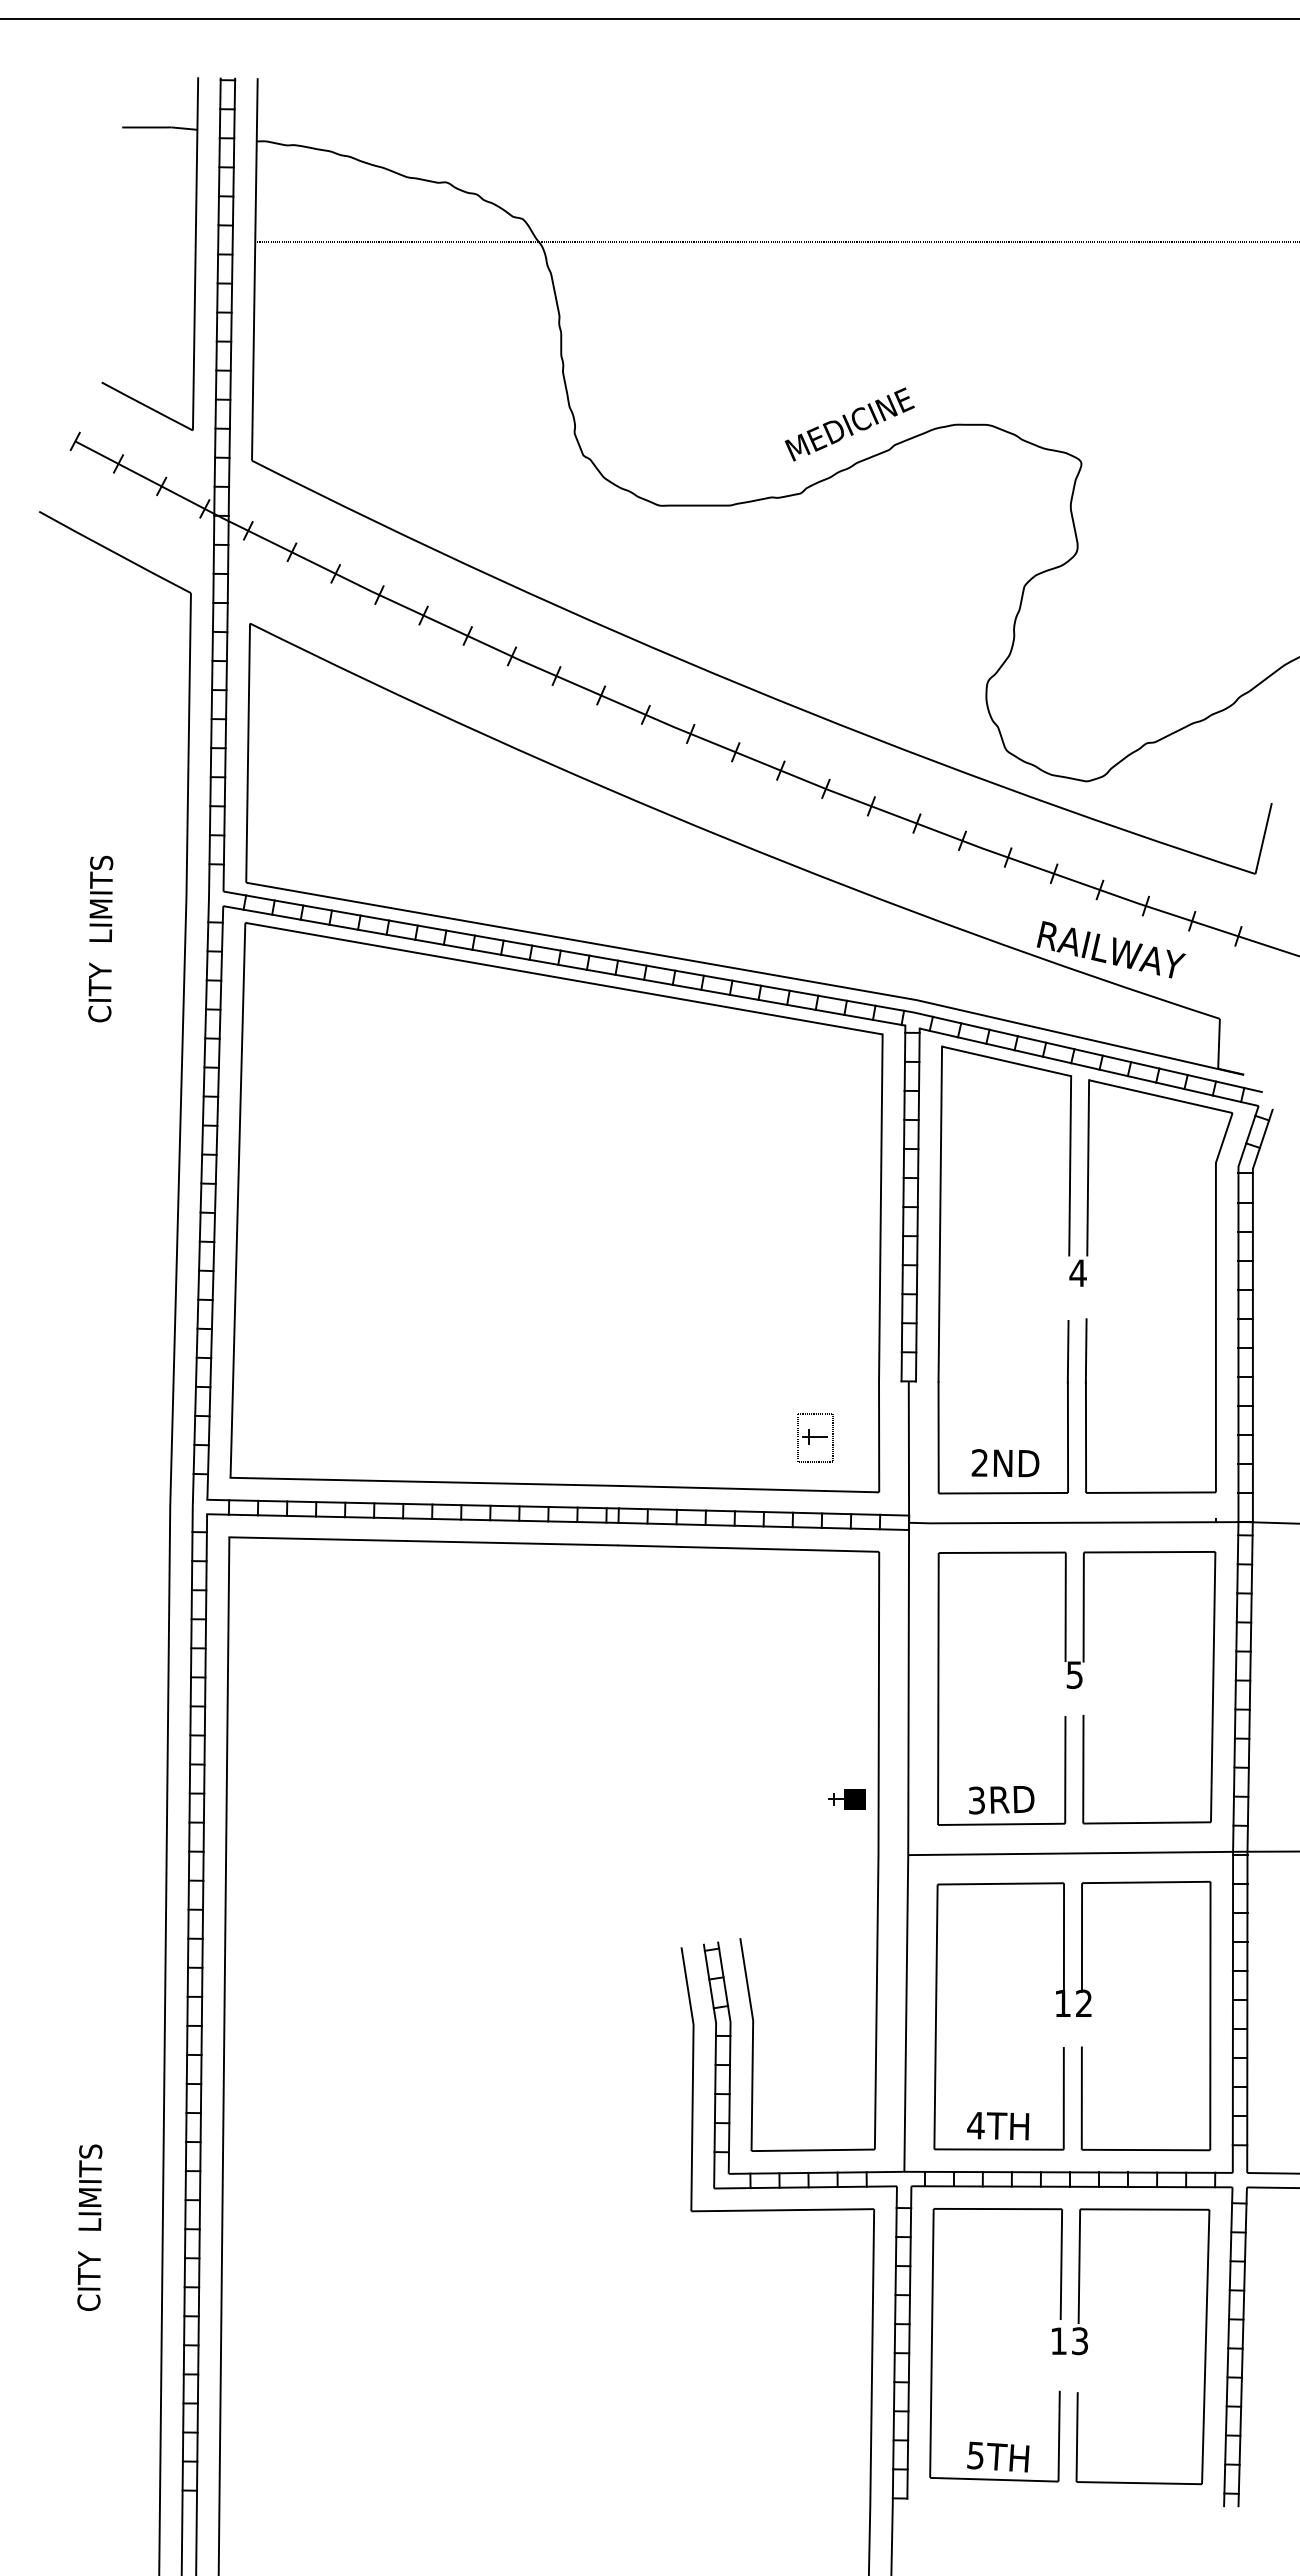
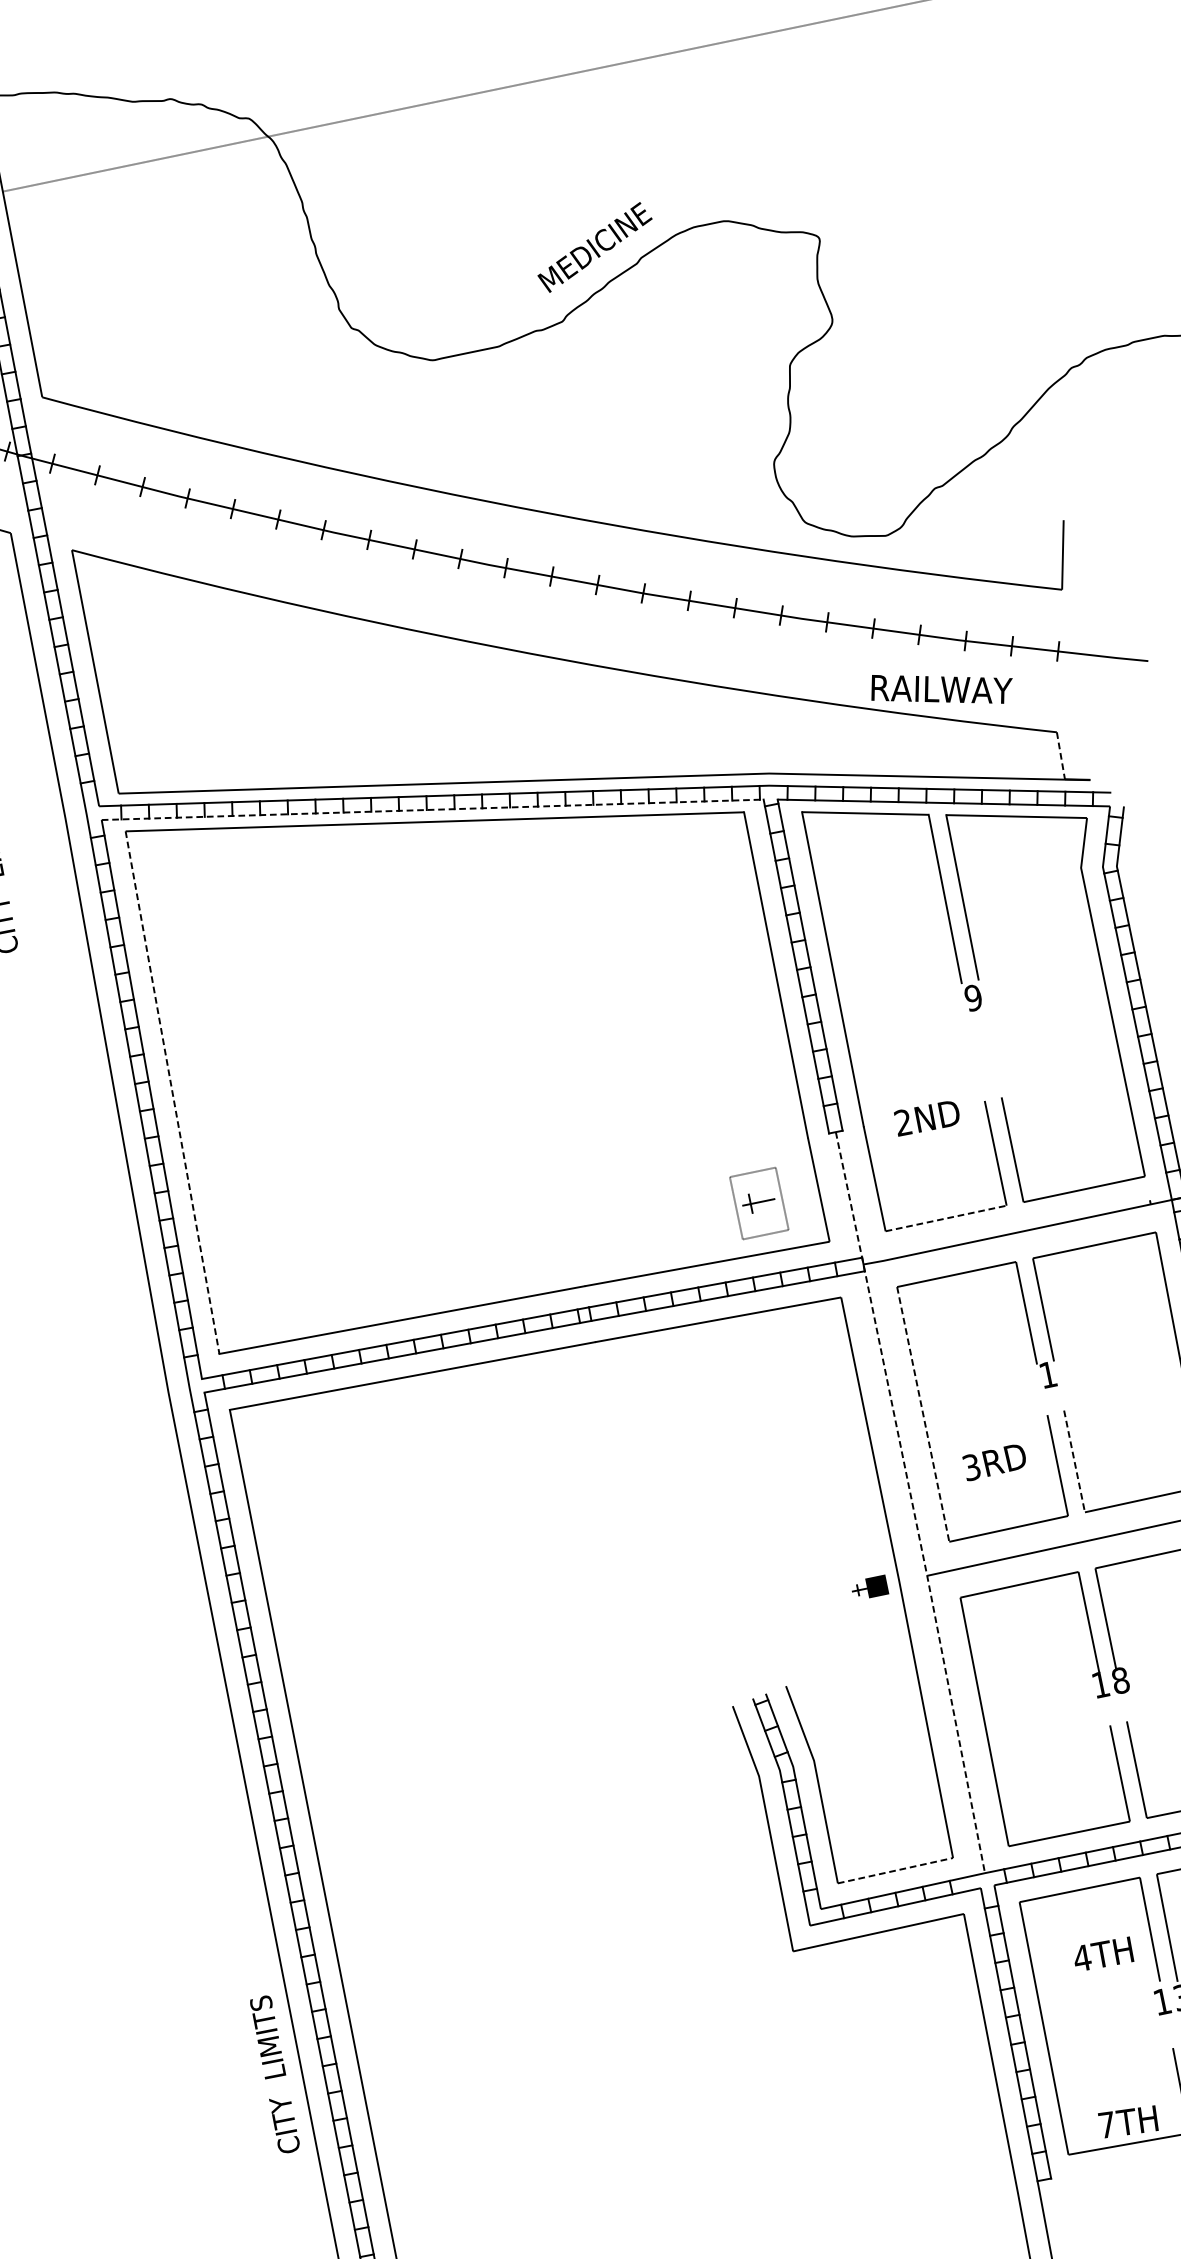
line: (564, 965) -> (432, 809), solid -> dashed
line: (1219, 1043) -> (1061, 755), solid -> dashed
line: (237, 1200) -> (172, 1092), solid -> dashed
text: (1077, 1273) -> (972, 998), 4 -> 9
line: (1067, 1351) -> (978, 1073), removed
line: (1085, 1351) -> (995, 1069), removed
part: (815, 1437) -> (759, 1202), size x1.4
text: (1005, 1463) -> (927, 1118), moved
line: (1003, 1493) -> (946, 1218), solid -> dashed
text: (1074, 1675) -> (1048, 1375), 5 -> 1
line: (938, 1689) -> (923, 1414), solid -> dashed
line: (1083, 1769) -> (1074, 1461), solid -> dashed
line: (908, 1776) -> (912, 1502), solid -> dashed
part: (846, 1799) -> (869, 1588), moved
text: (1001, 1800) -> (994, 1462), moved
text: (1083, 2003) -> (1120, 1680), 12 -> 18
text: (998, 2126) -> (1103, 1954), moved
line: (813, 2150) -> (895, 1870), solid -> dashed
text: (89, 2227) -> (274, 2074), moved
text: (975, 2455) -> (1106, 2125), 5TH -> 7TH

